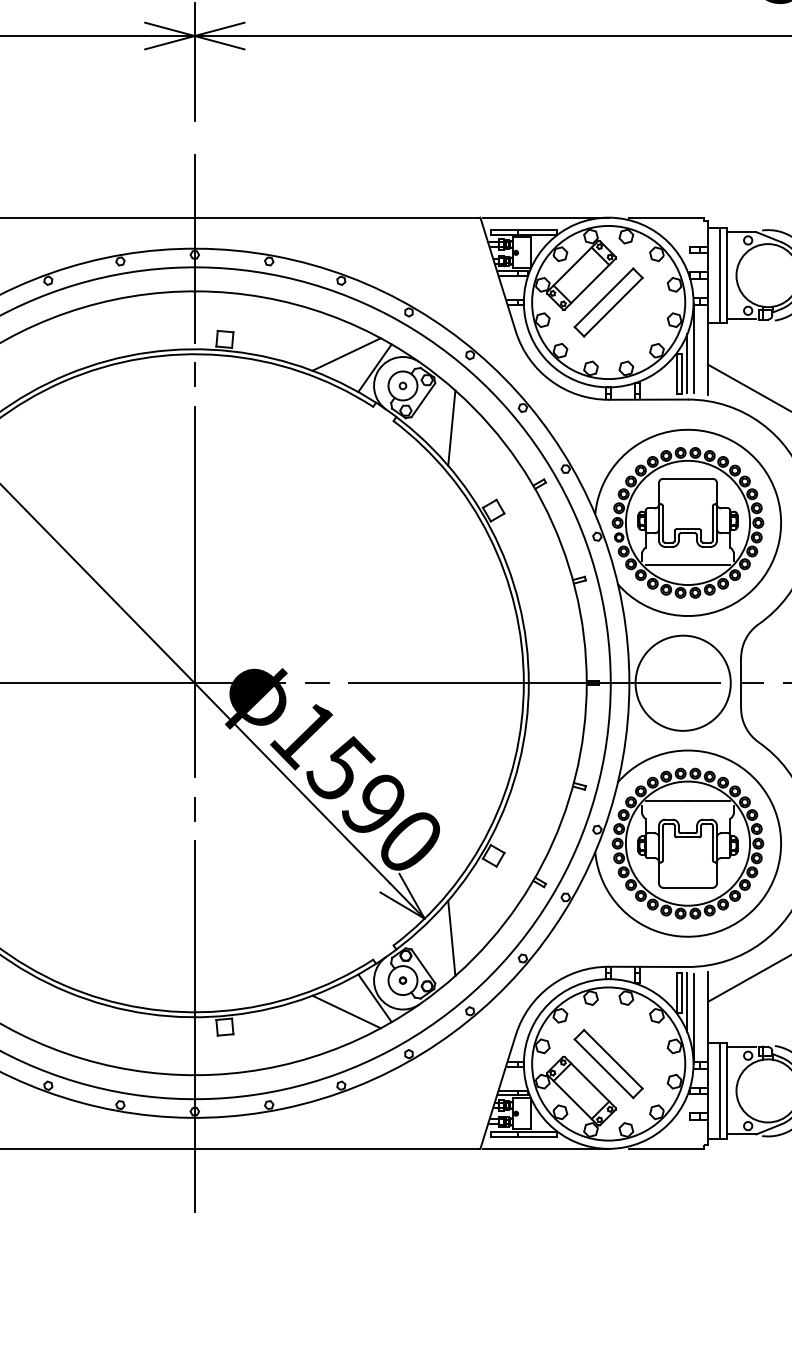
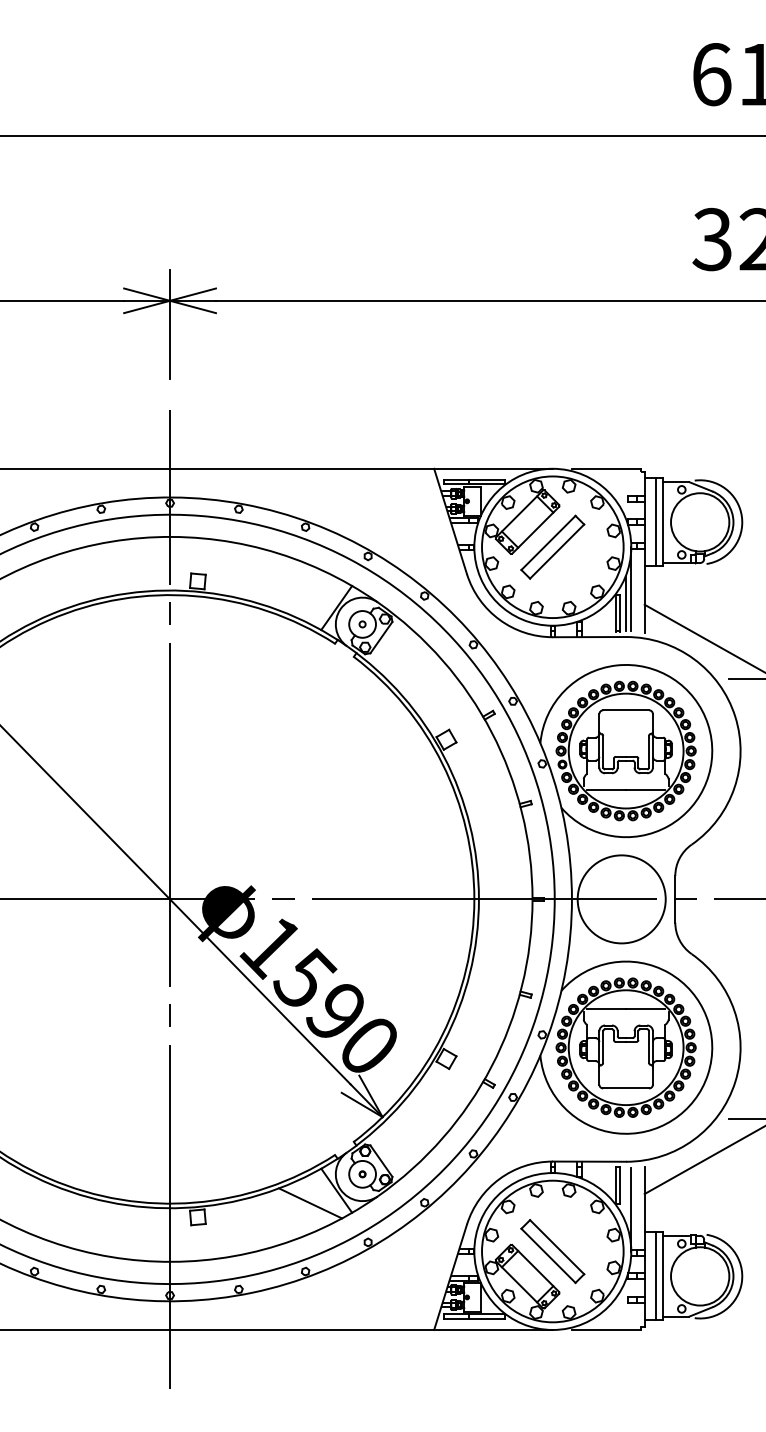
line: (346, 354) -> (310, 595), removed
line: (451, 428) -> (407, 663), removed
line: (451, 938) -> (407, 1135), removed
line: (687, 1002) -> (625, 1194), removed

